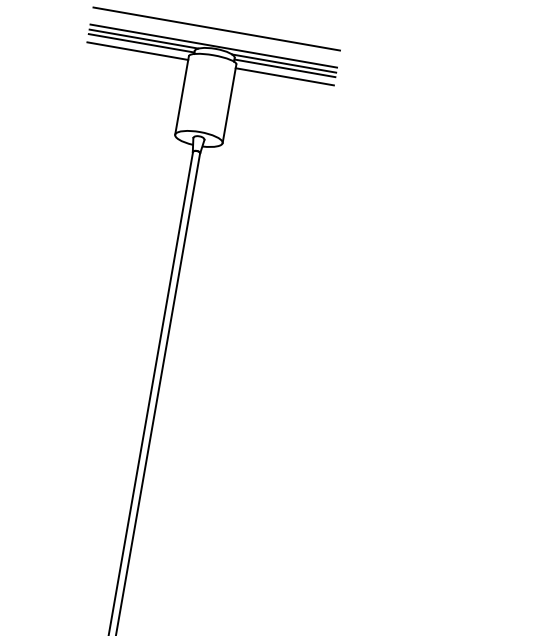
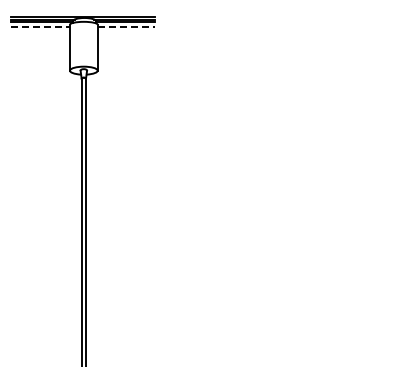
line: (217, 28) -> (83, 6), removed
line: (139, 50) -> (41, 26), solid -> dashed
line: (285, 76) -> (126, 26), solid -> dashed

